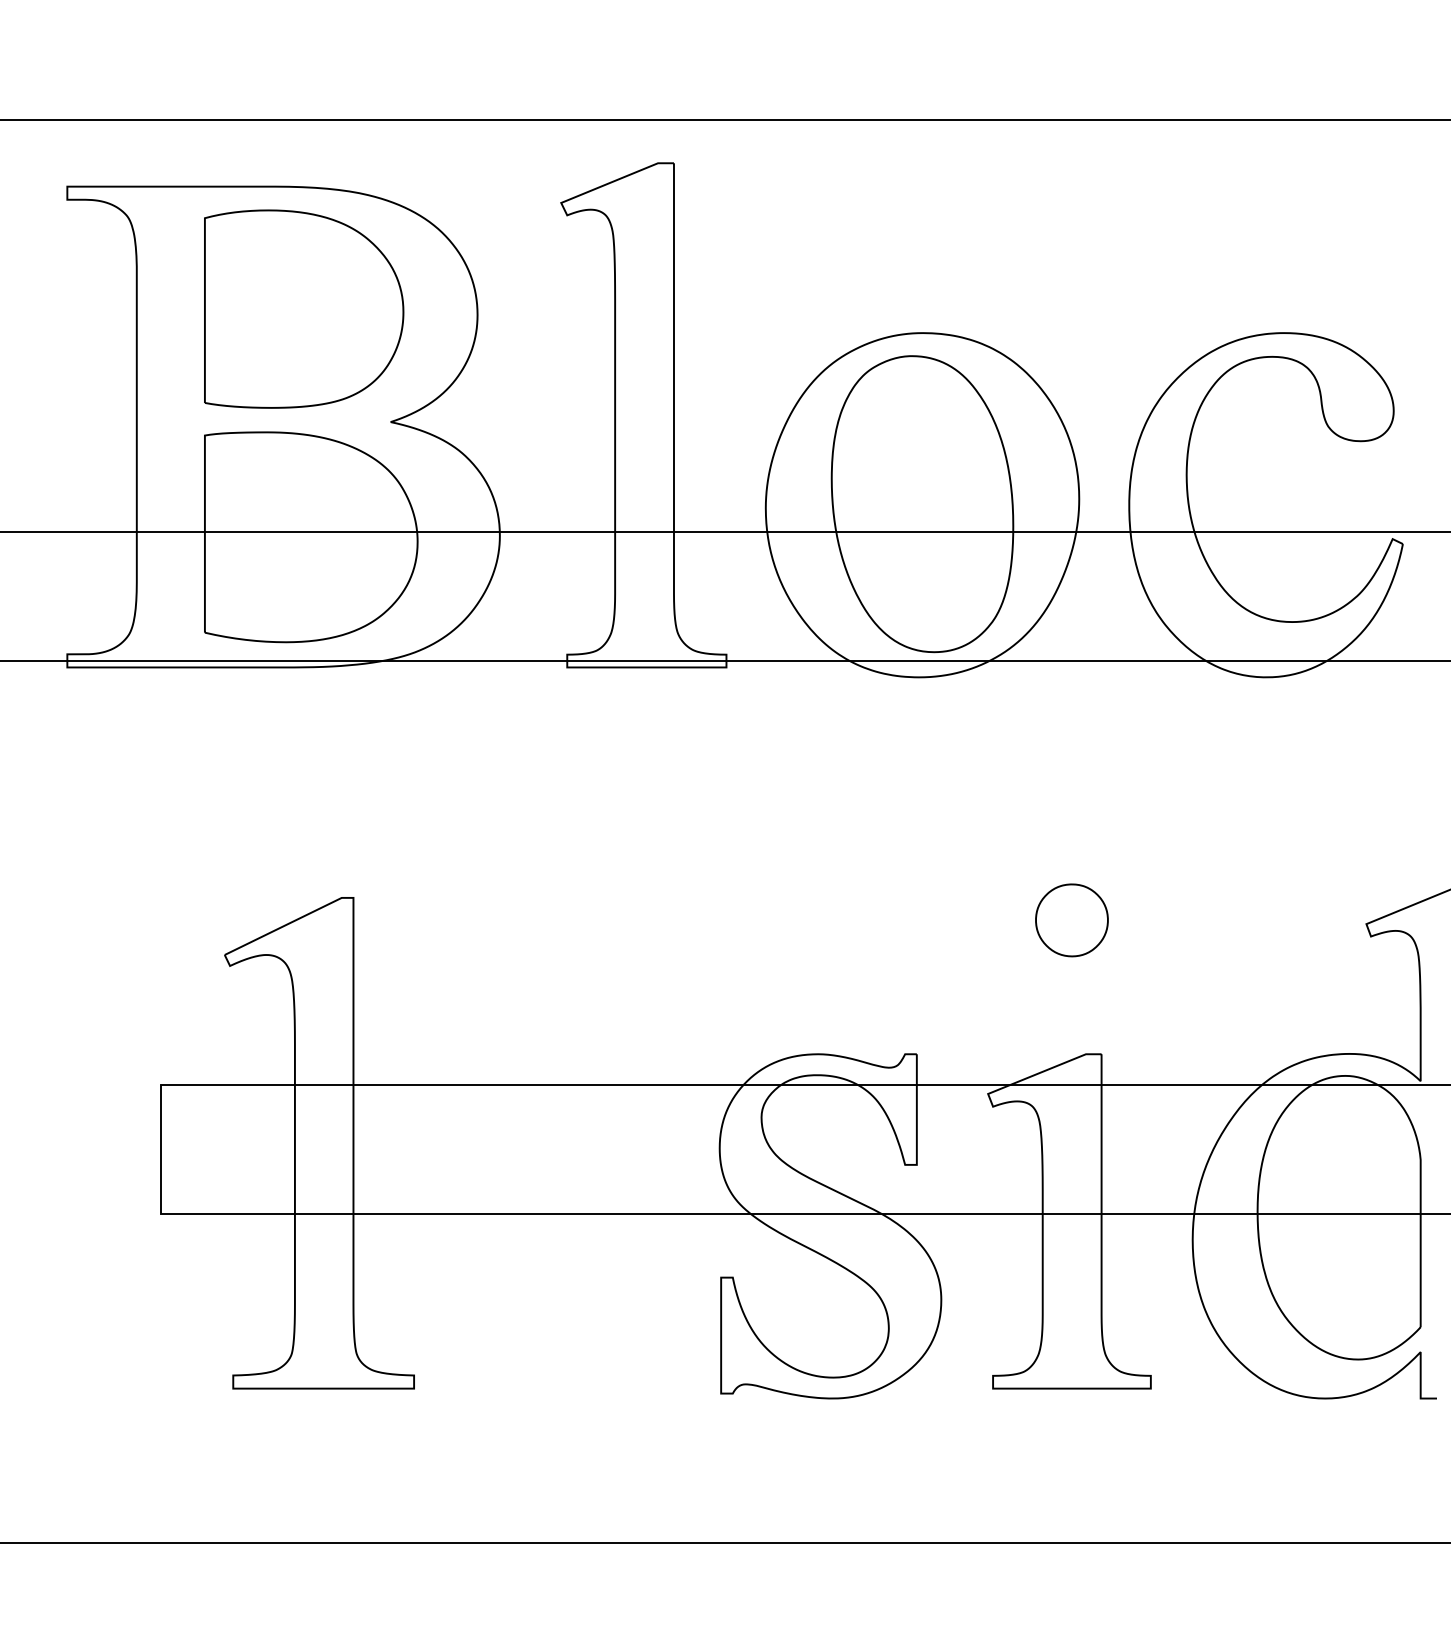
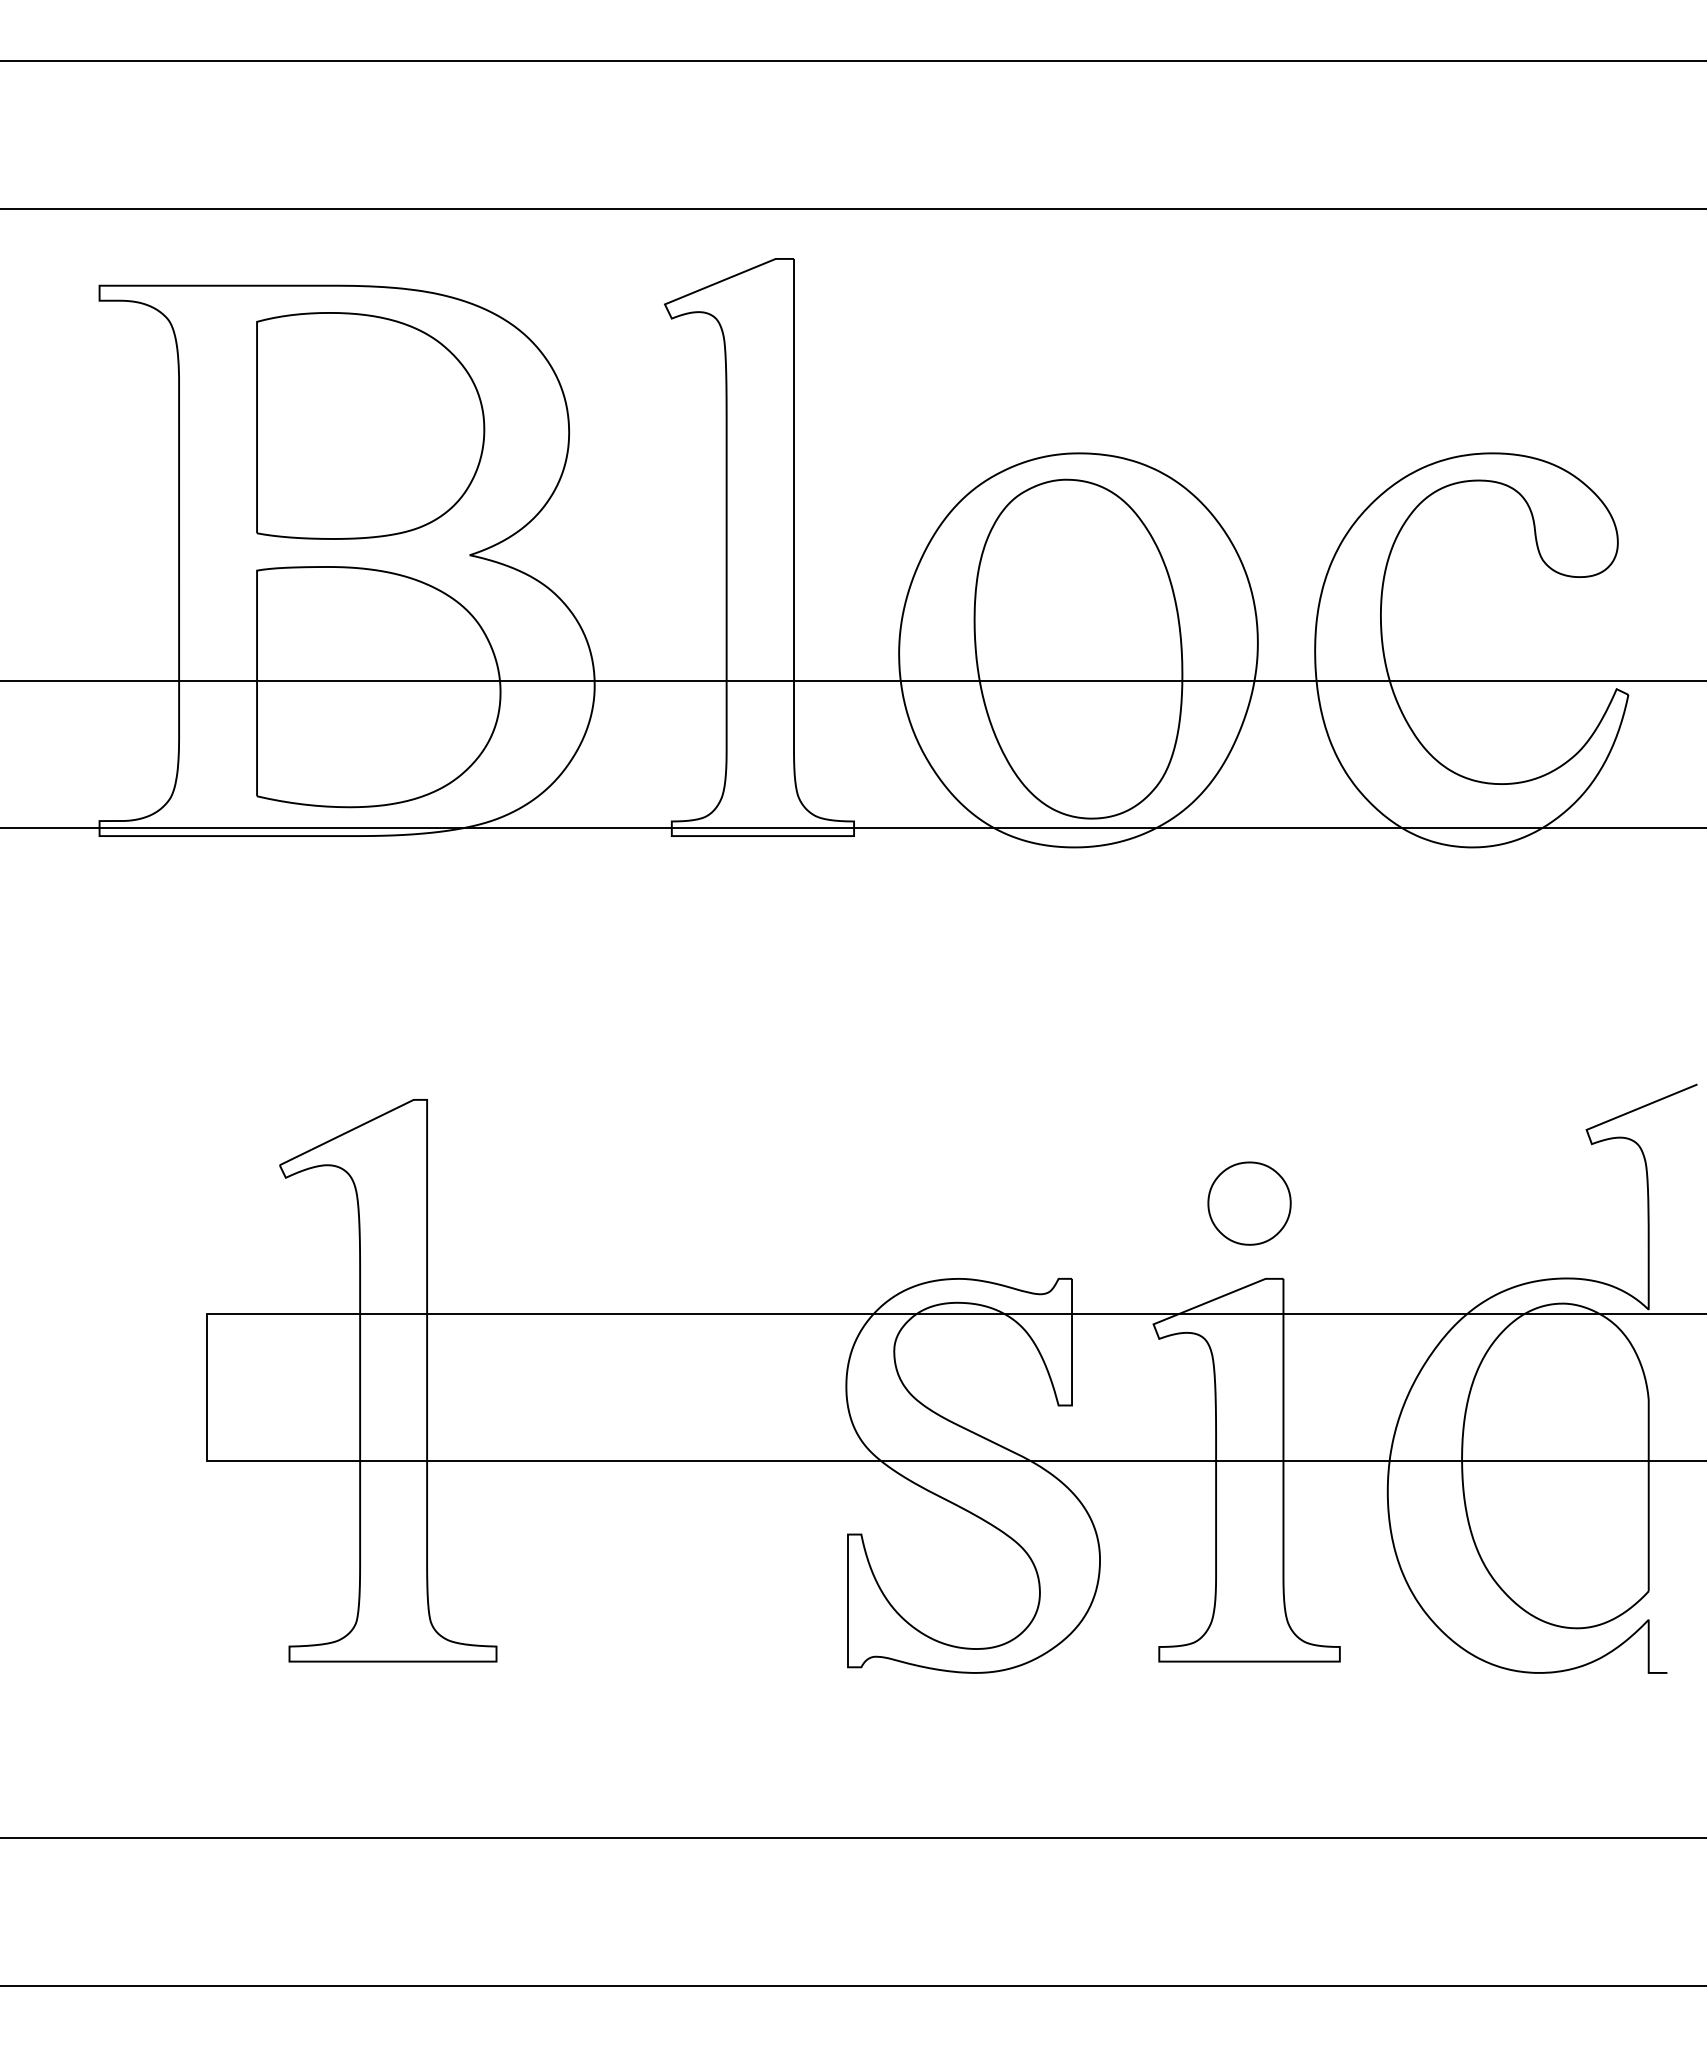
part: (1071, 920) -> (1249, 1203), moved

